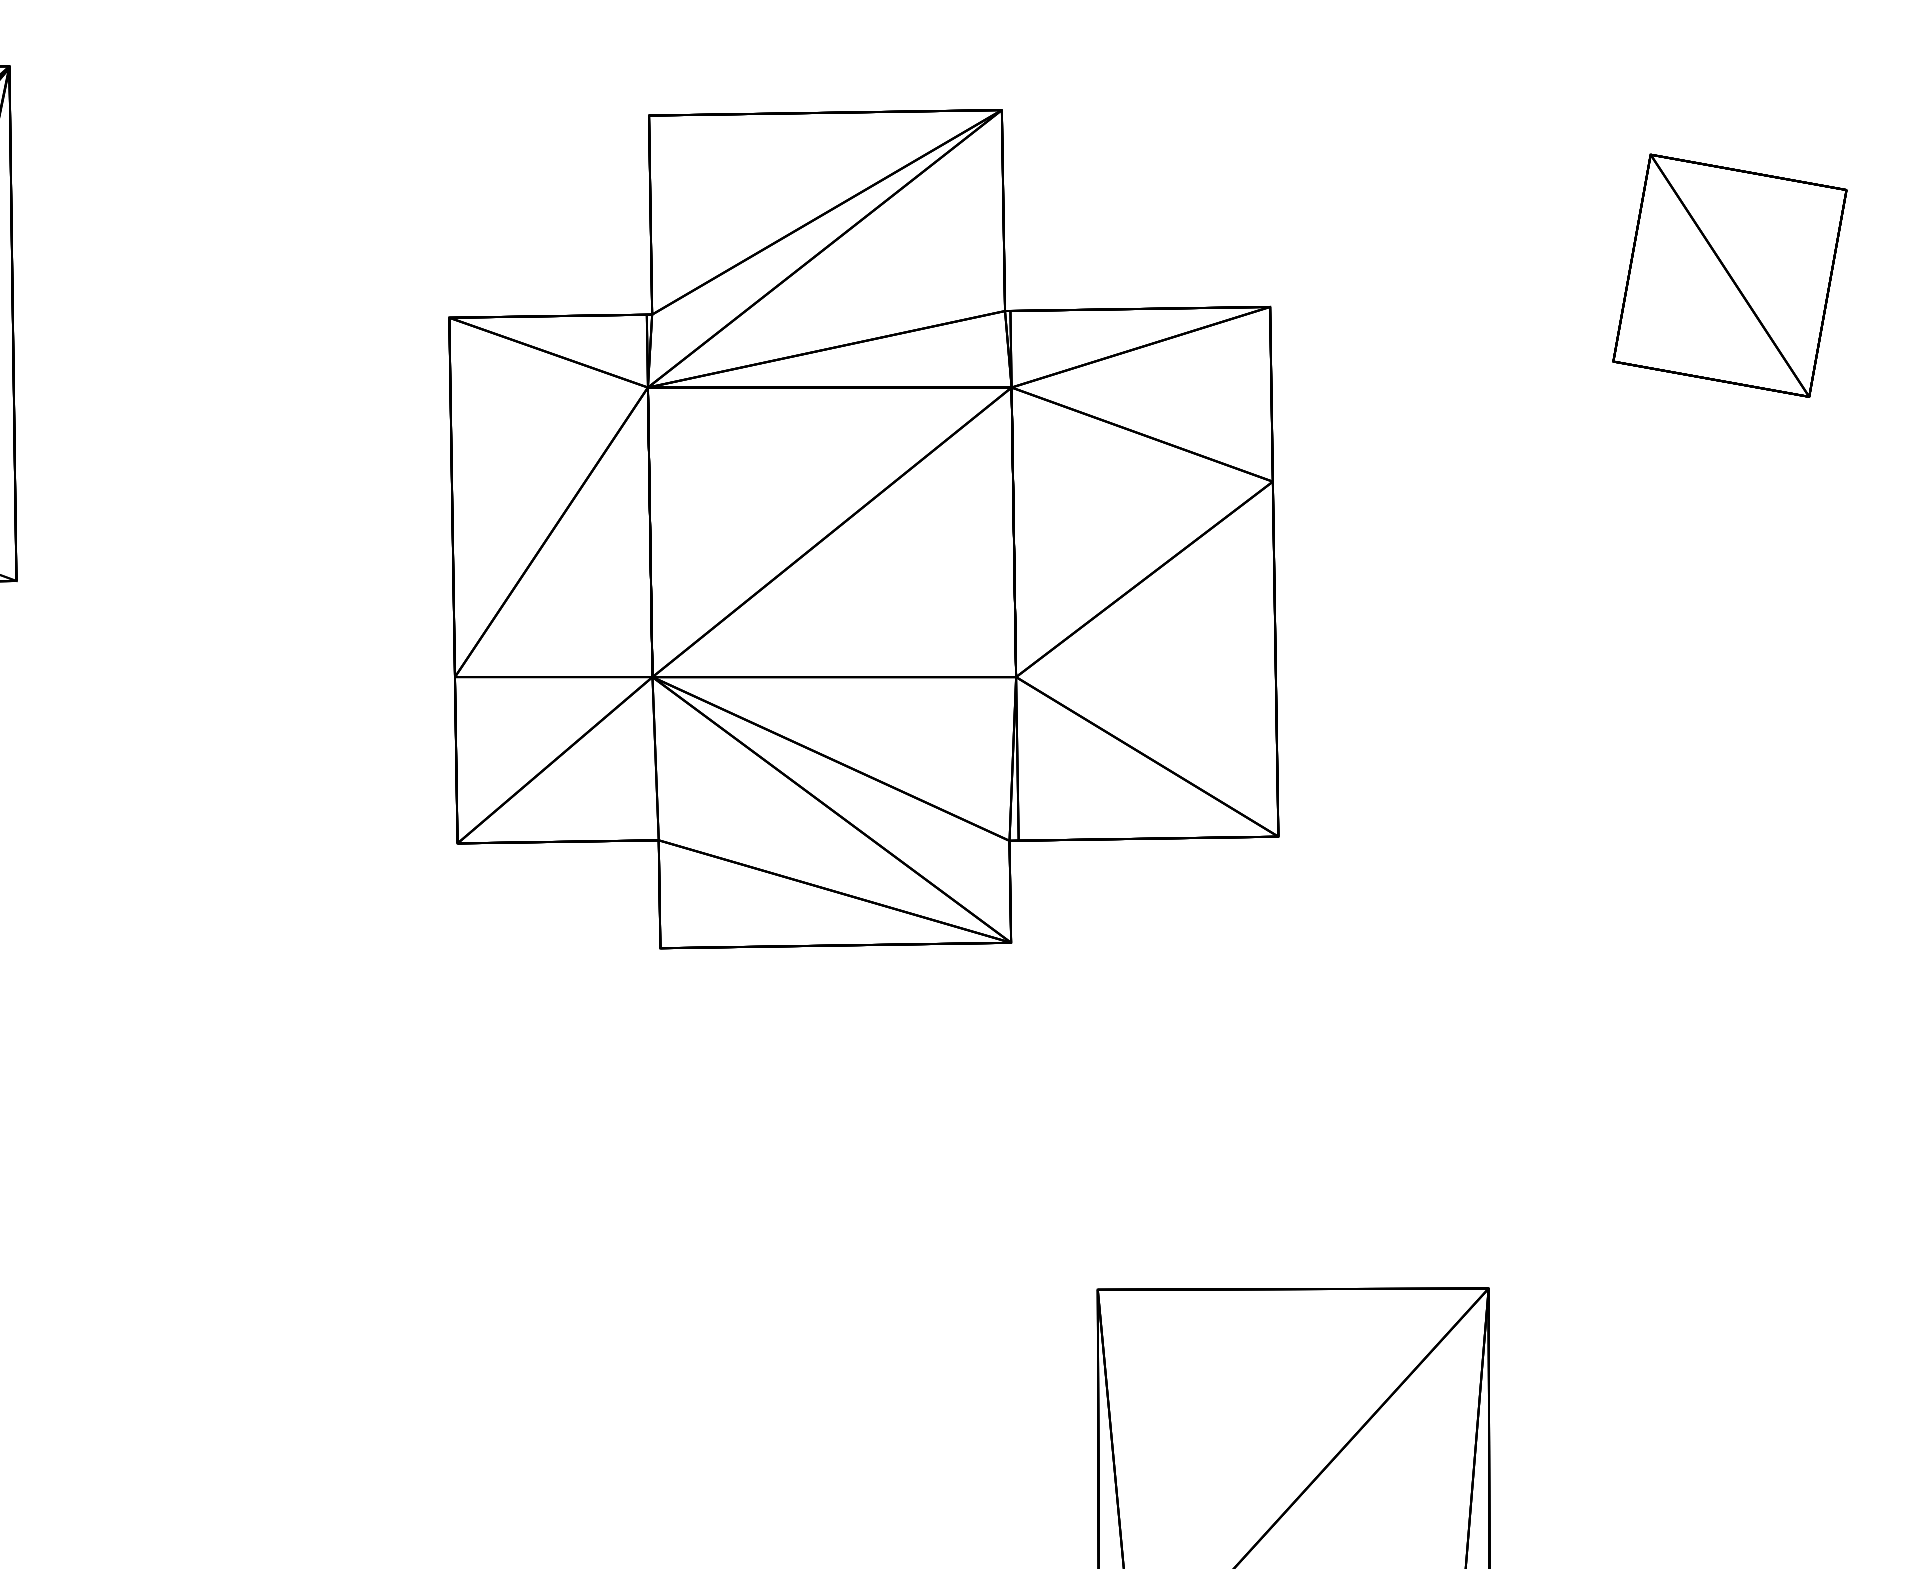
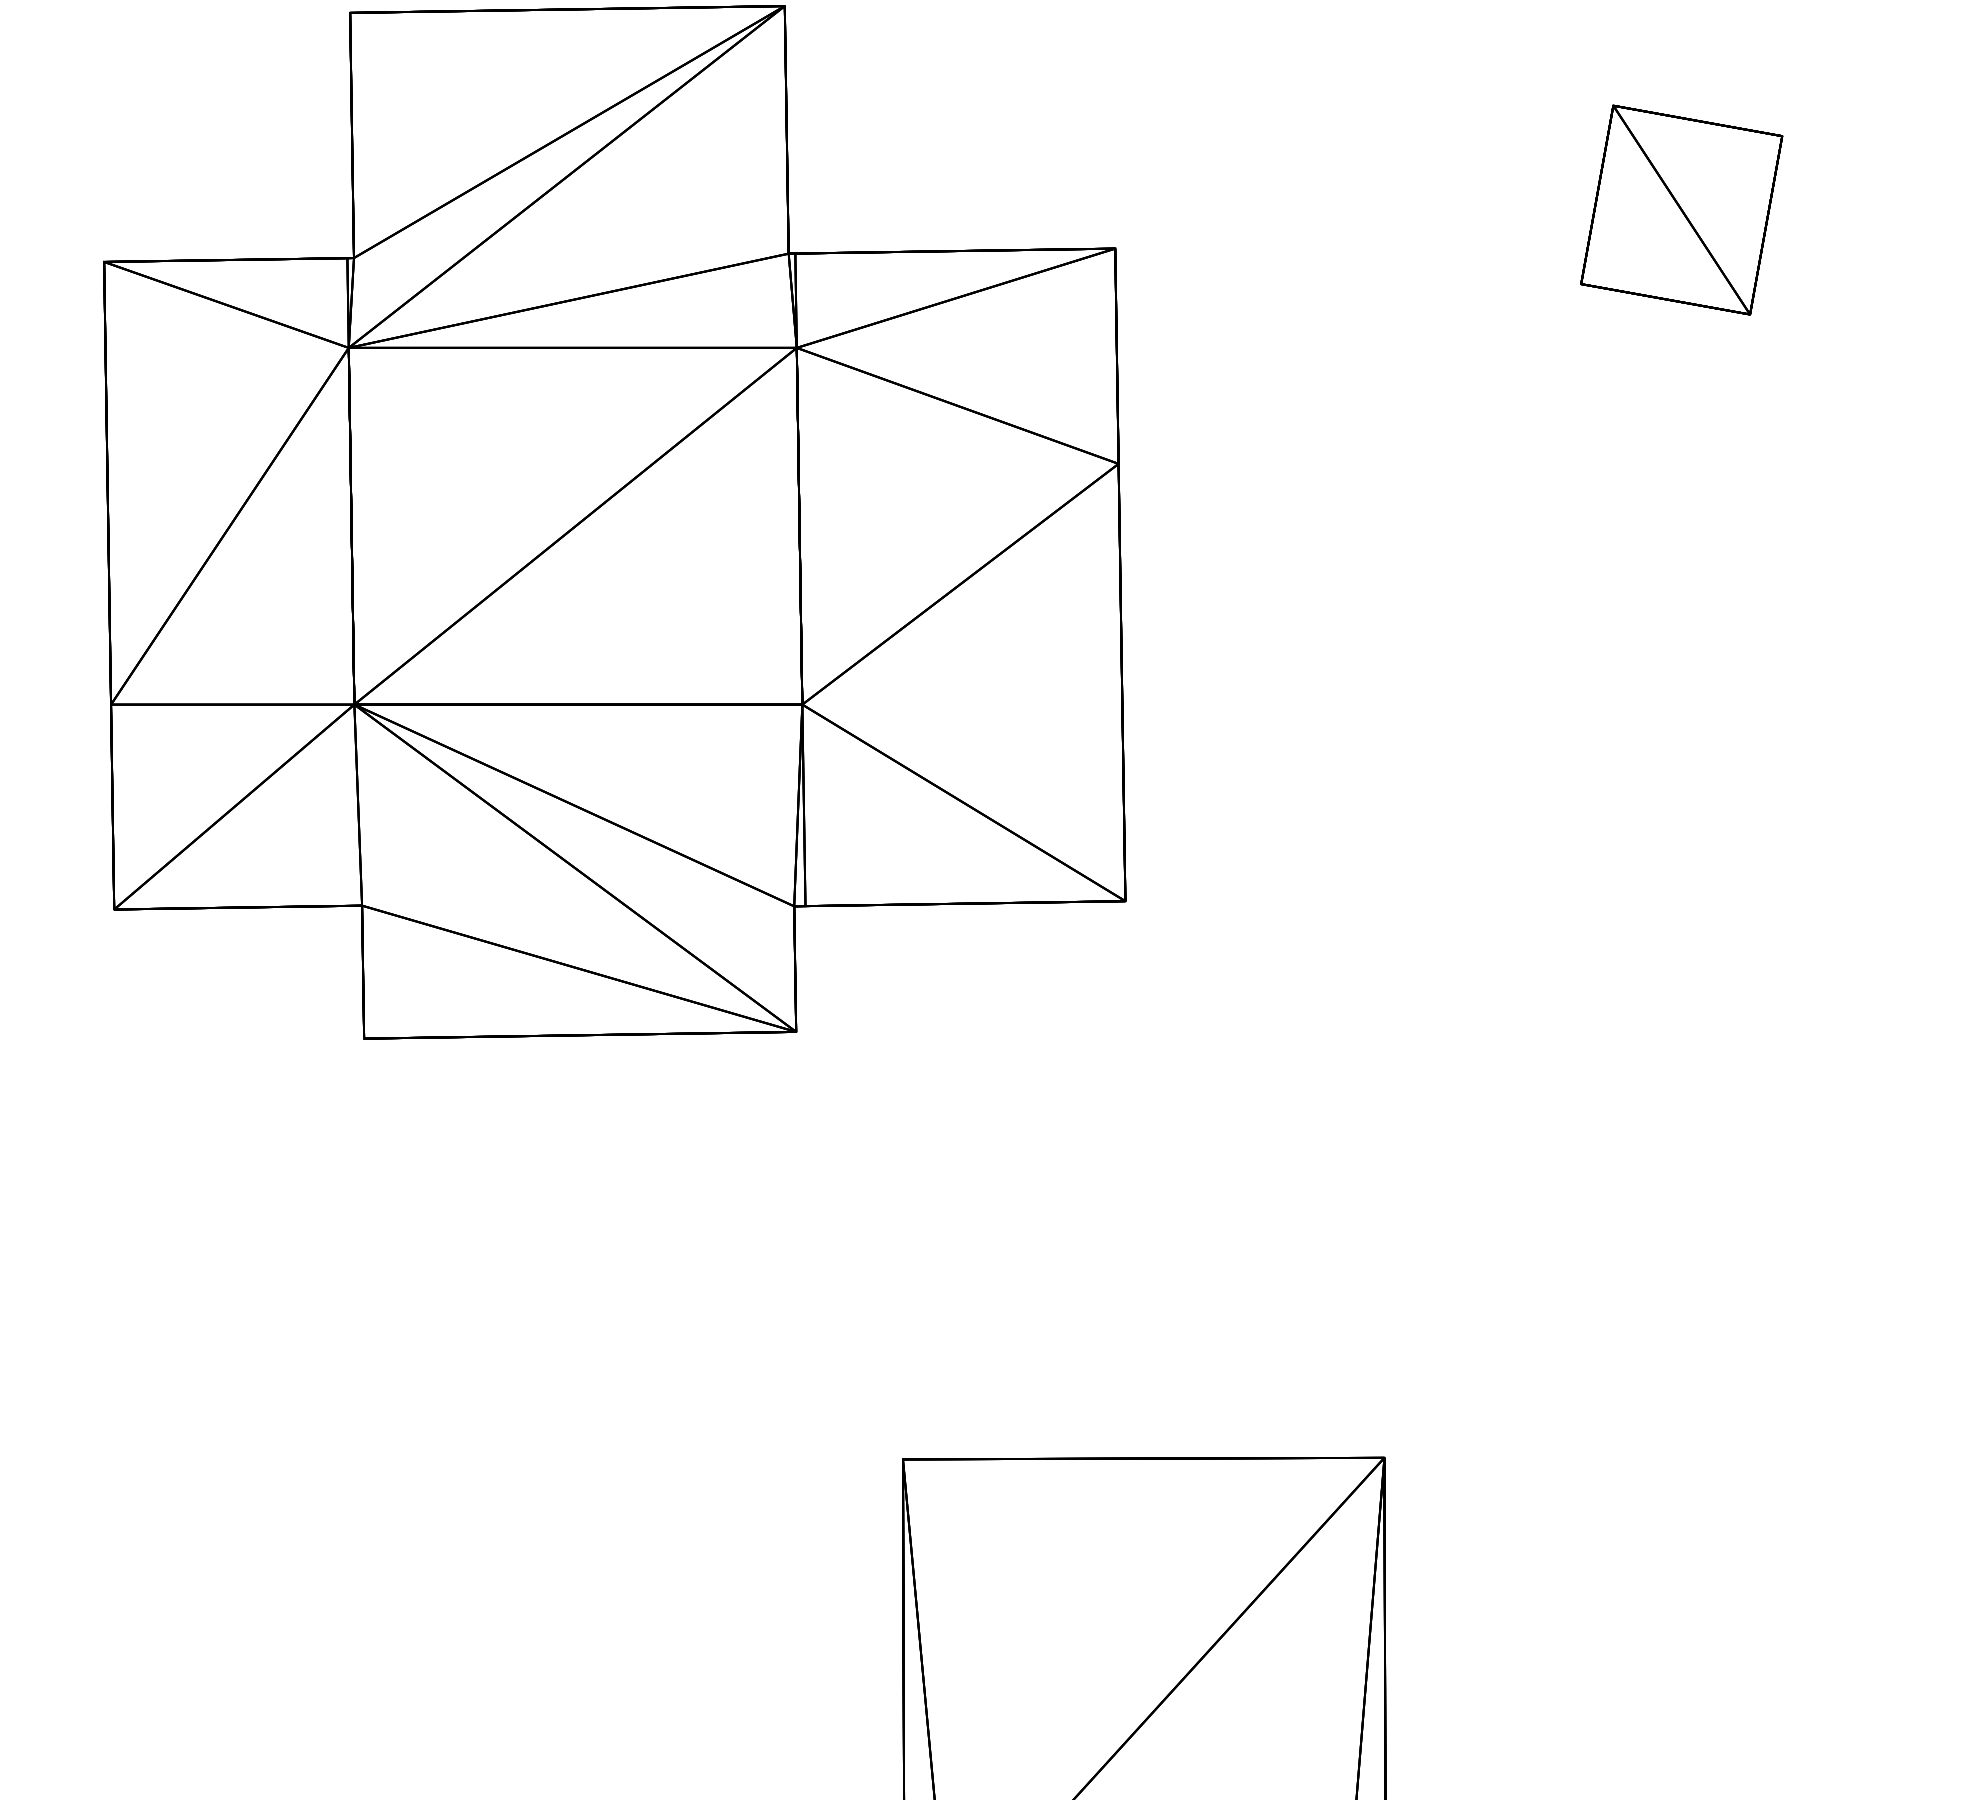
part: (1729, 275) -> (1681, 209), size x0.7

